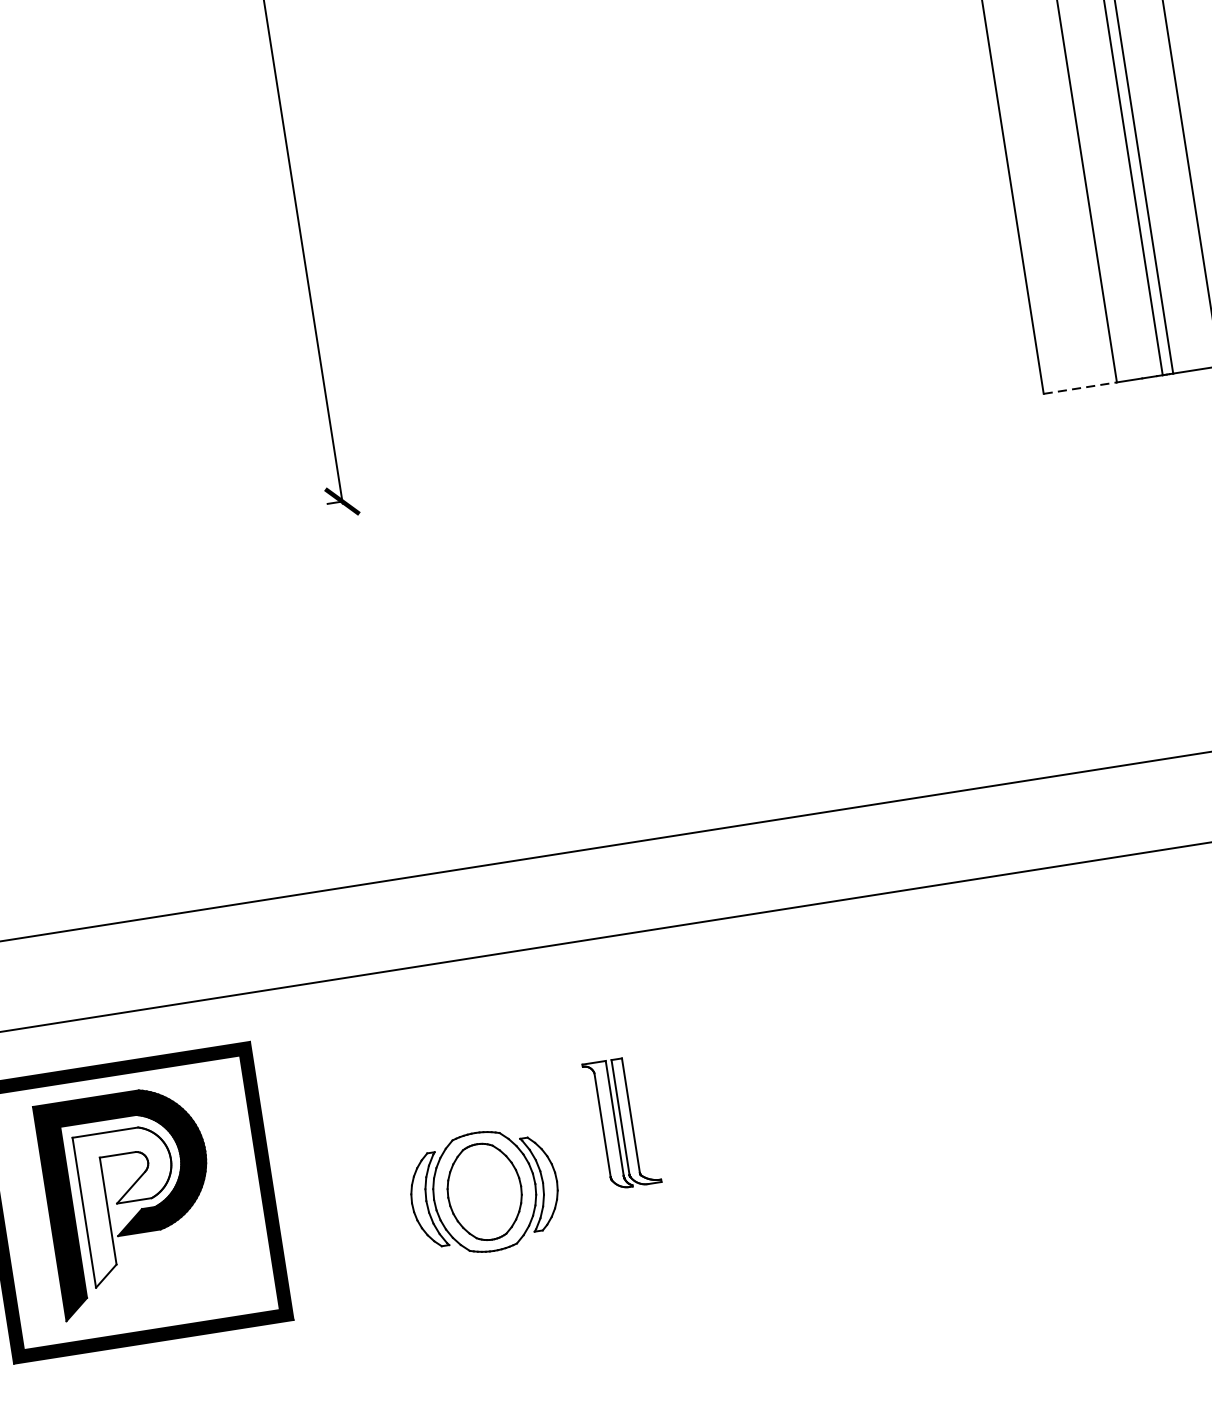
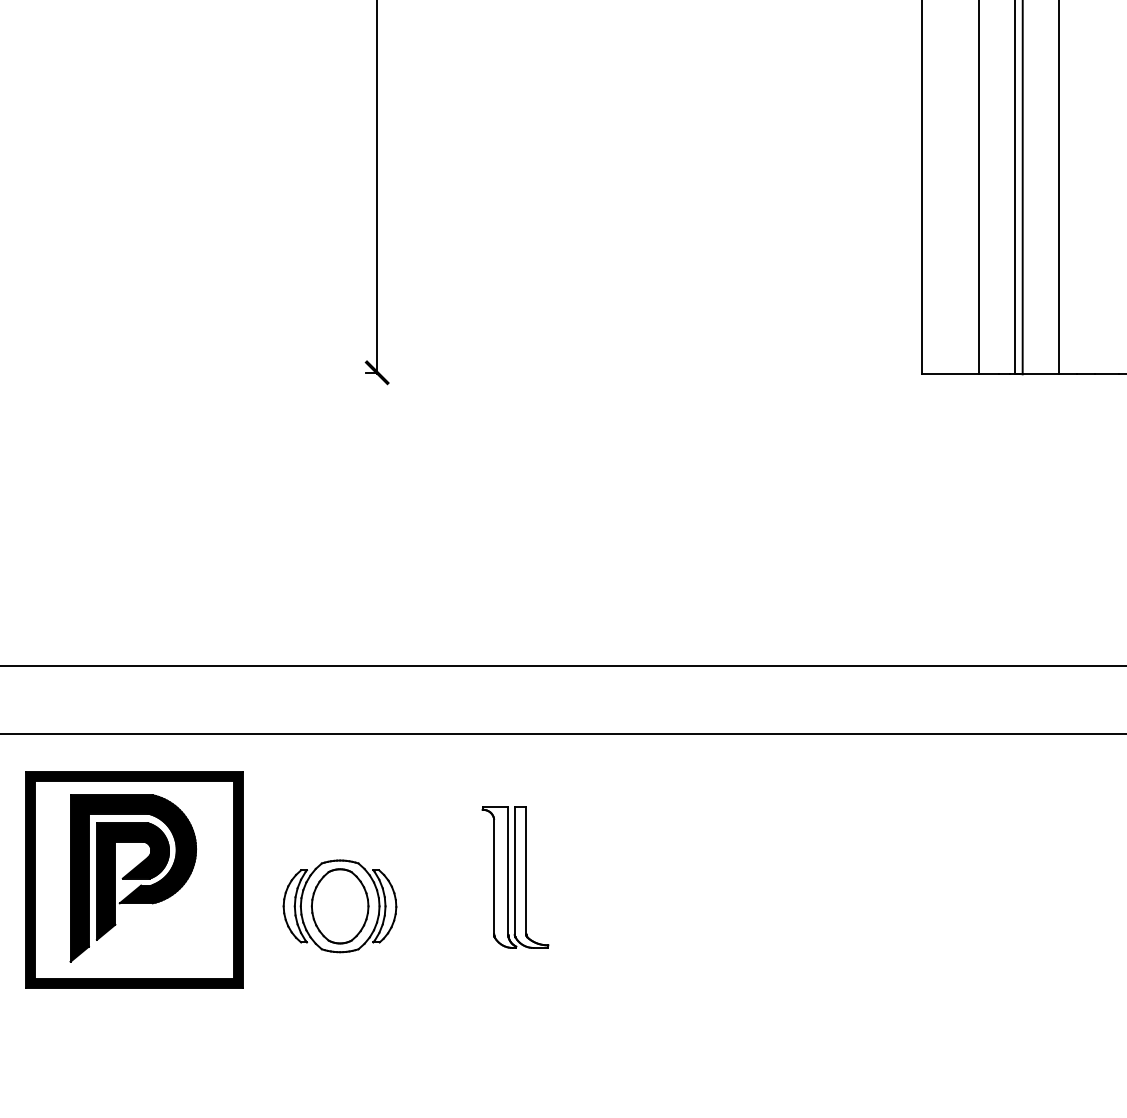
line: (1080, 388) -> (950, 374), dashed -> solid
part: (622, 1123) -> (515, 877), size x1.43
part: (483, 1192) -> (339, 906), moved
fill: (129, 1205) -> (132, 881), added

